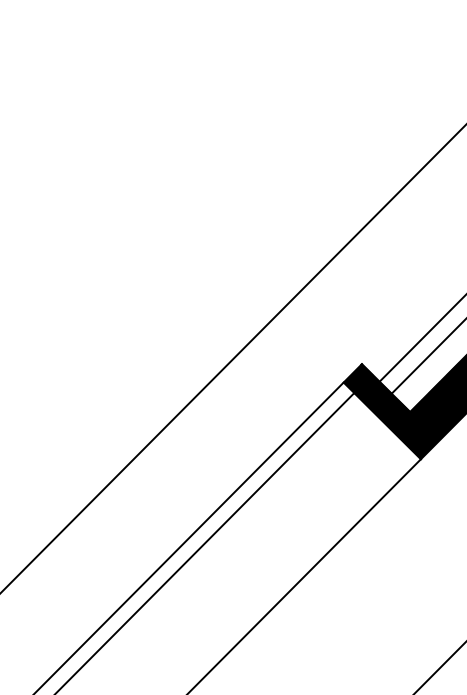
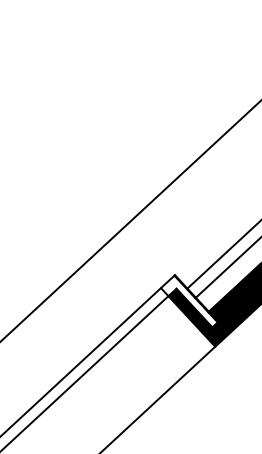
fill: (382, 398) -> (188, 300), removed

